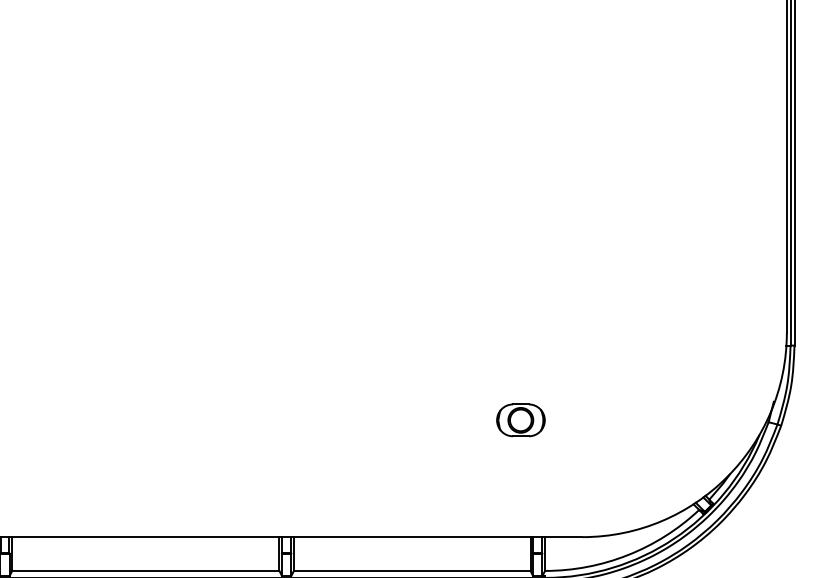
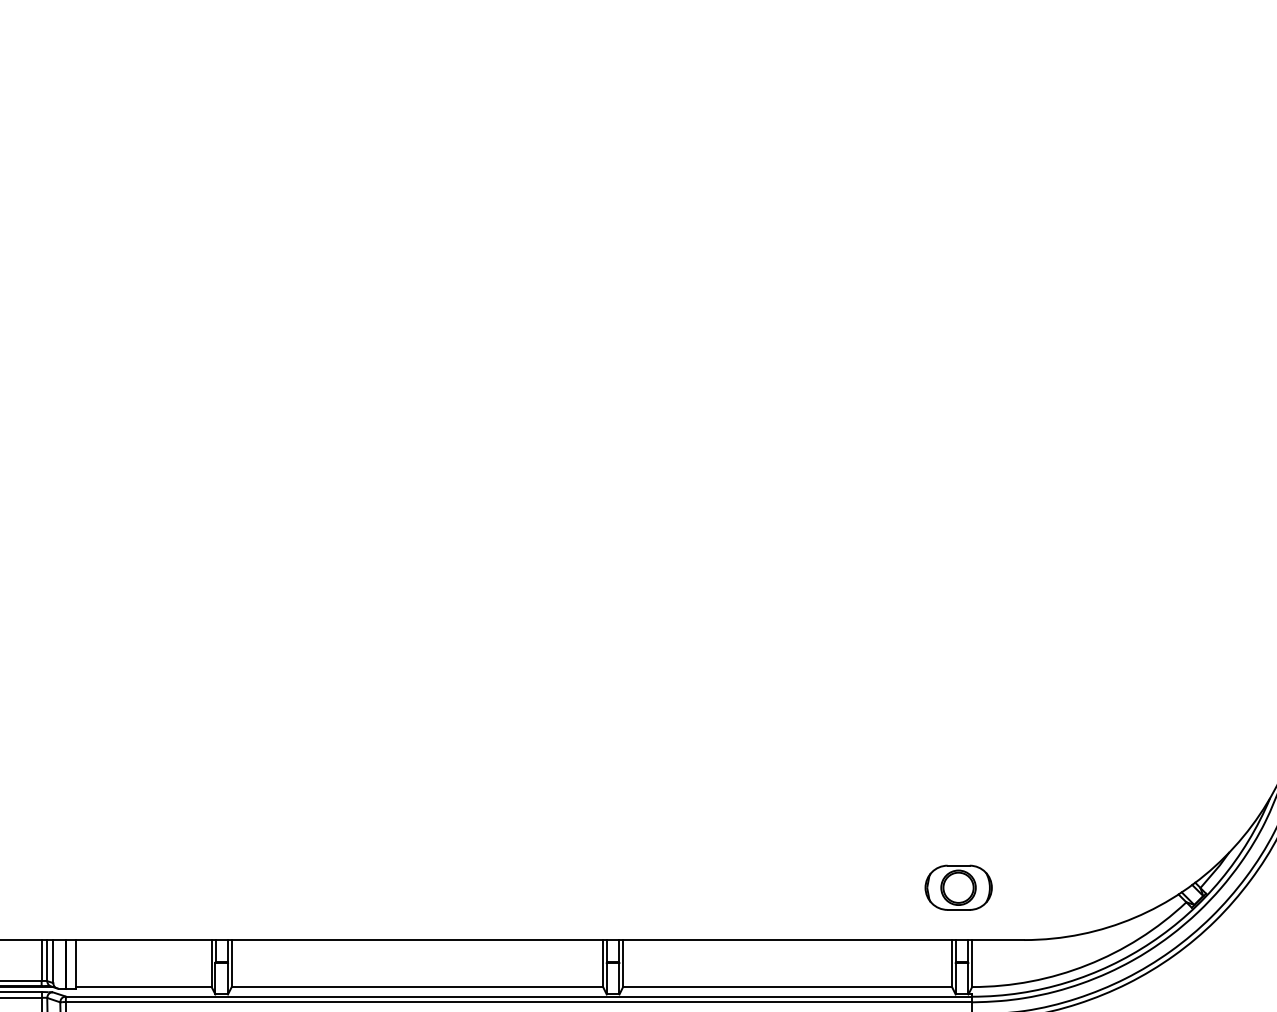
part: (520, 420) -> (958, 887), moved

